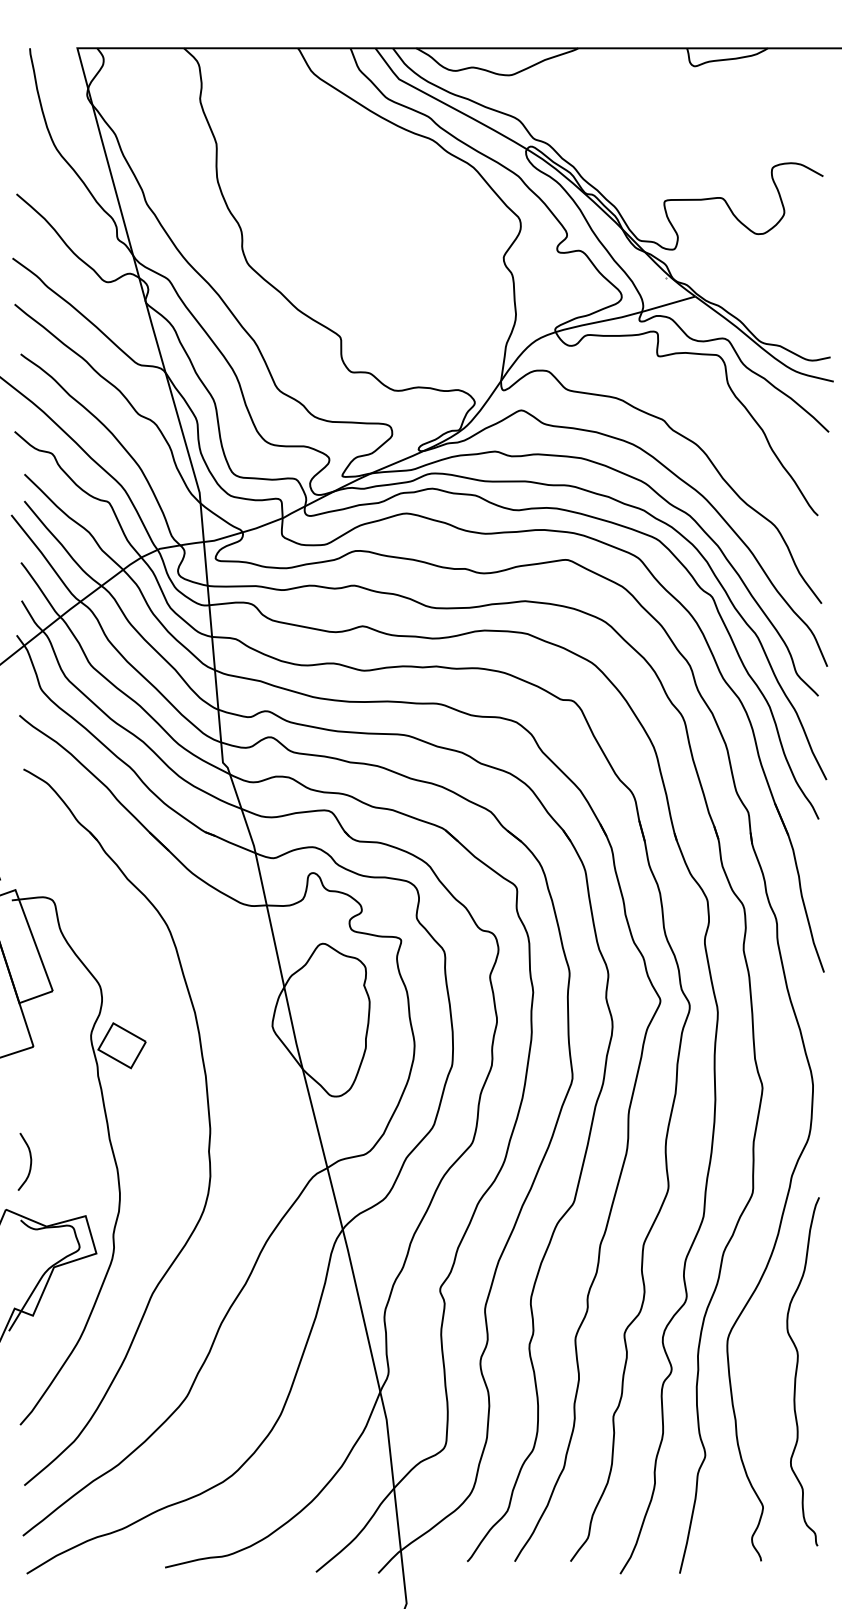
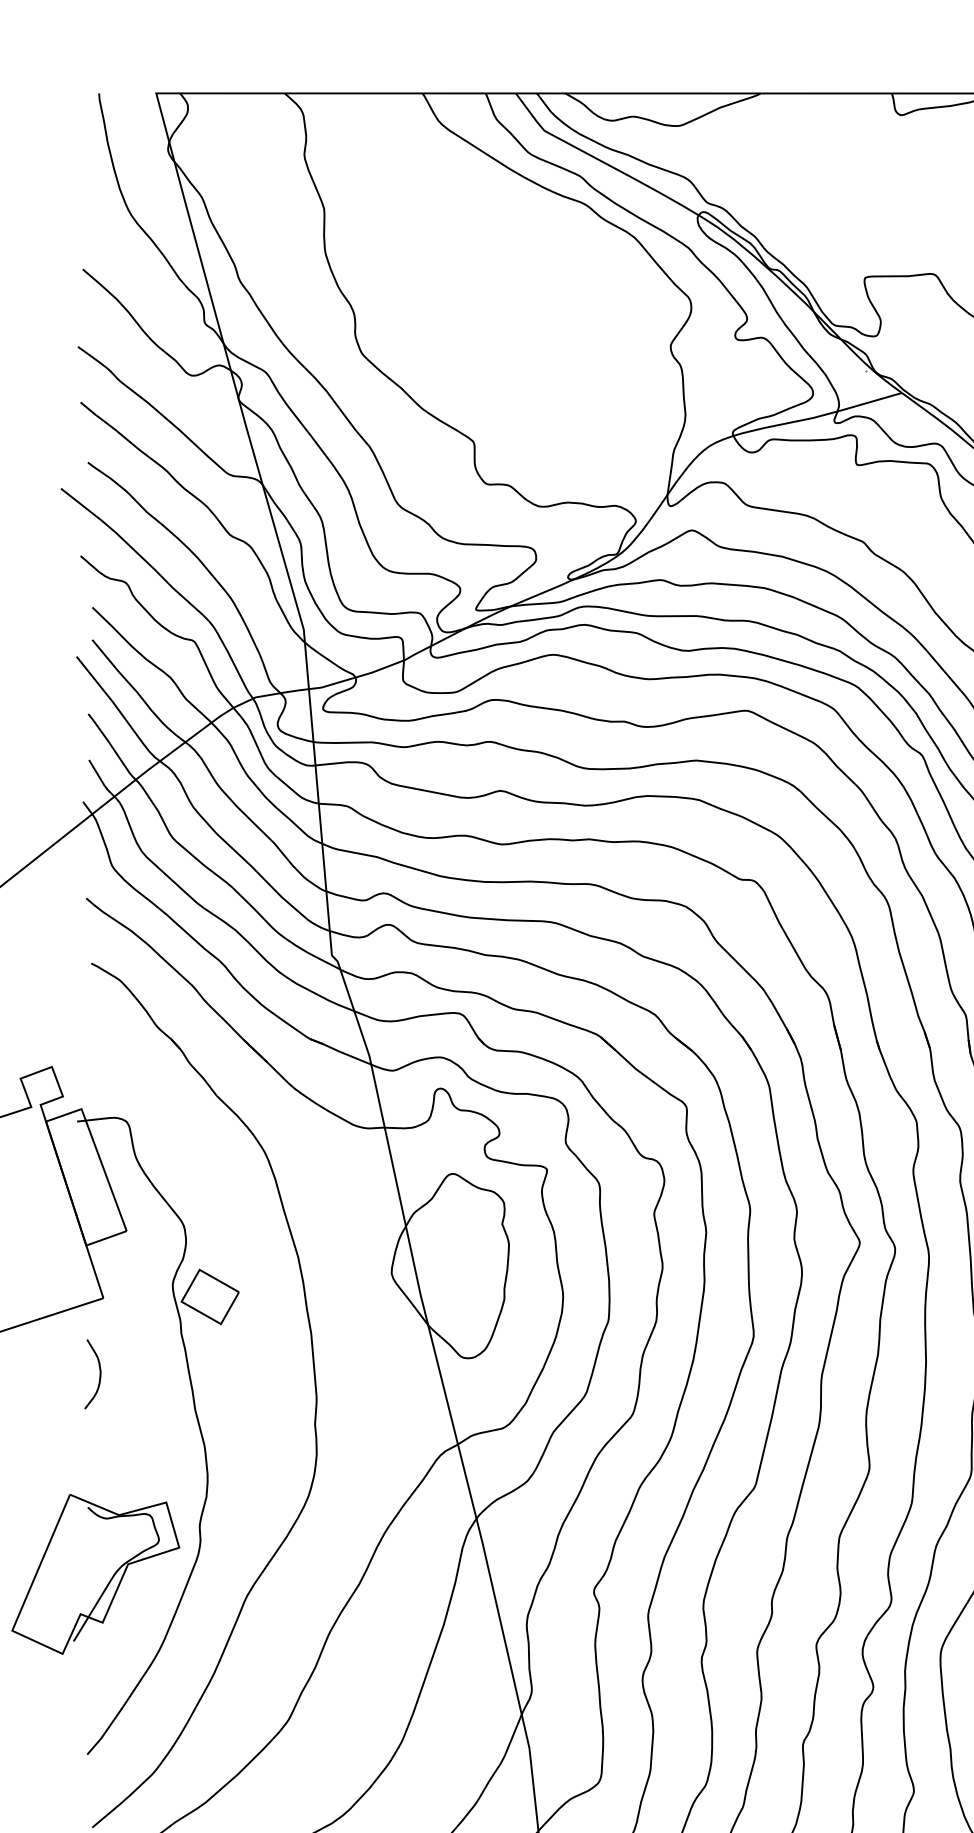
curve: (30, 1161) -> (99, 1373), moved

